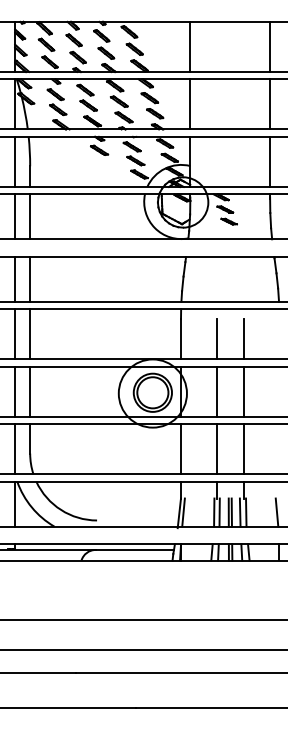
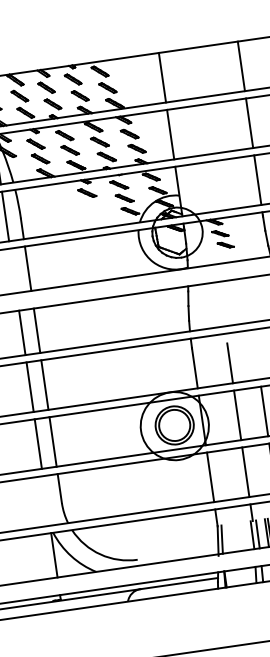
line: (15, 216) -> (13, 270), removed
line: (243, 339) -> (256, 359), removed
line: (15, 449) -> (46, 501), removed

